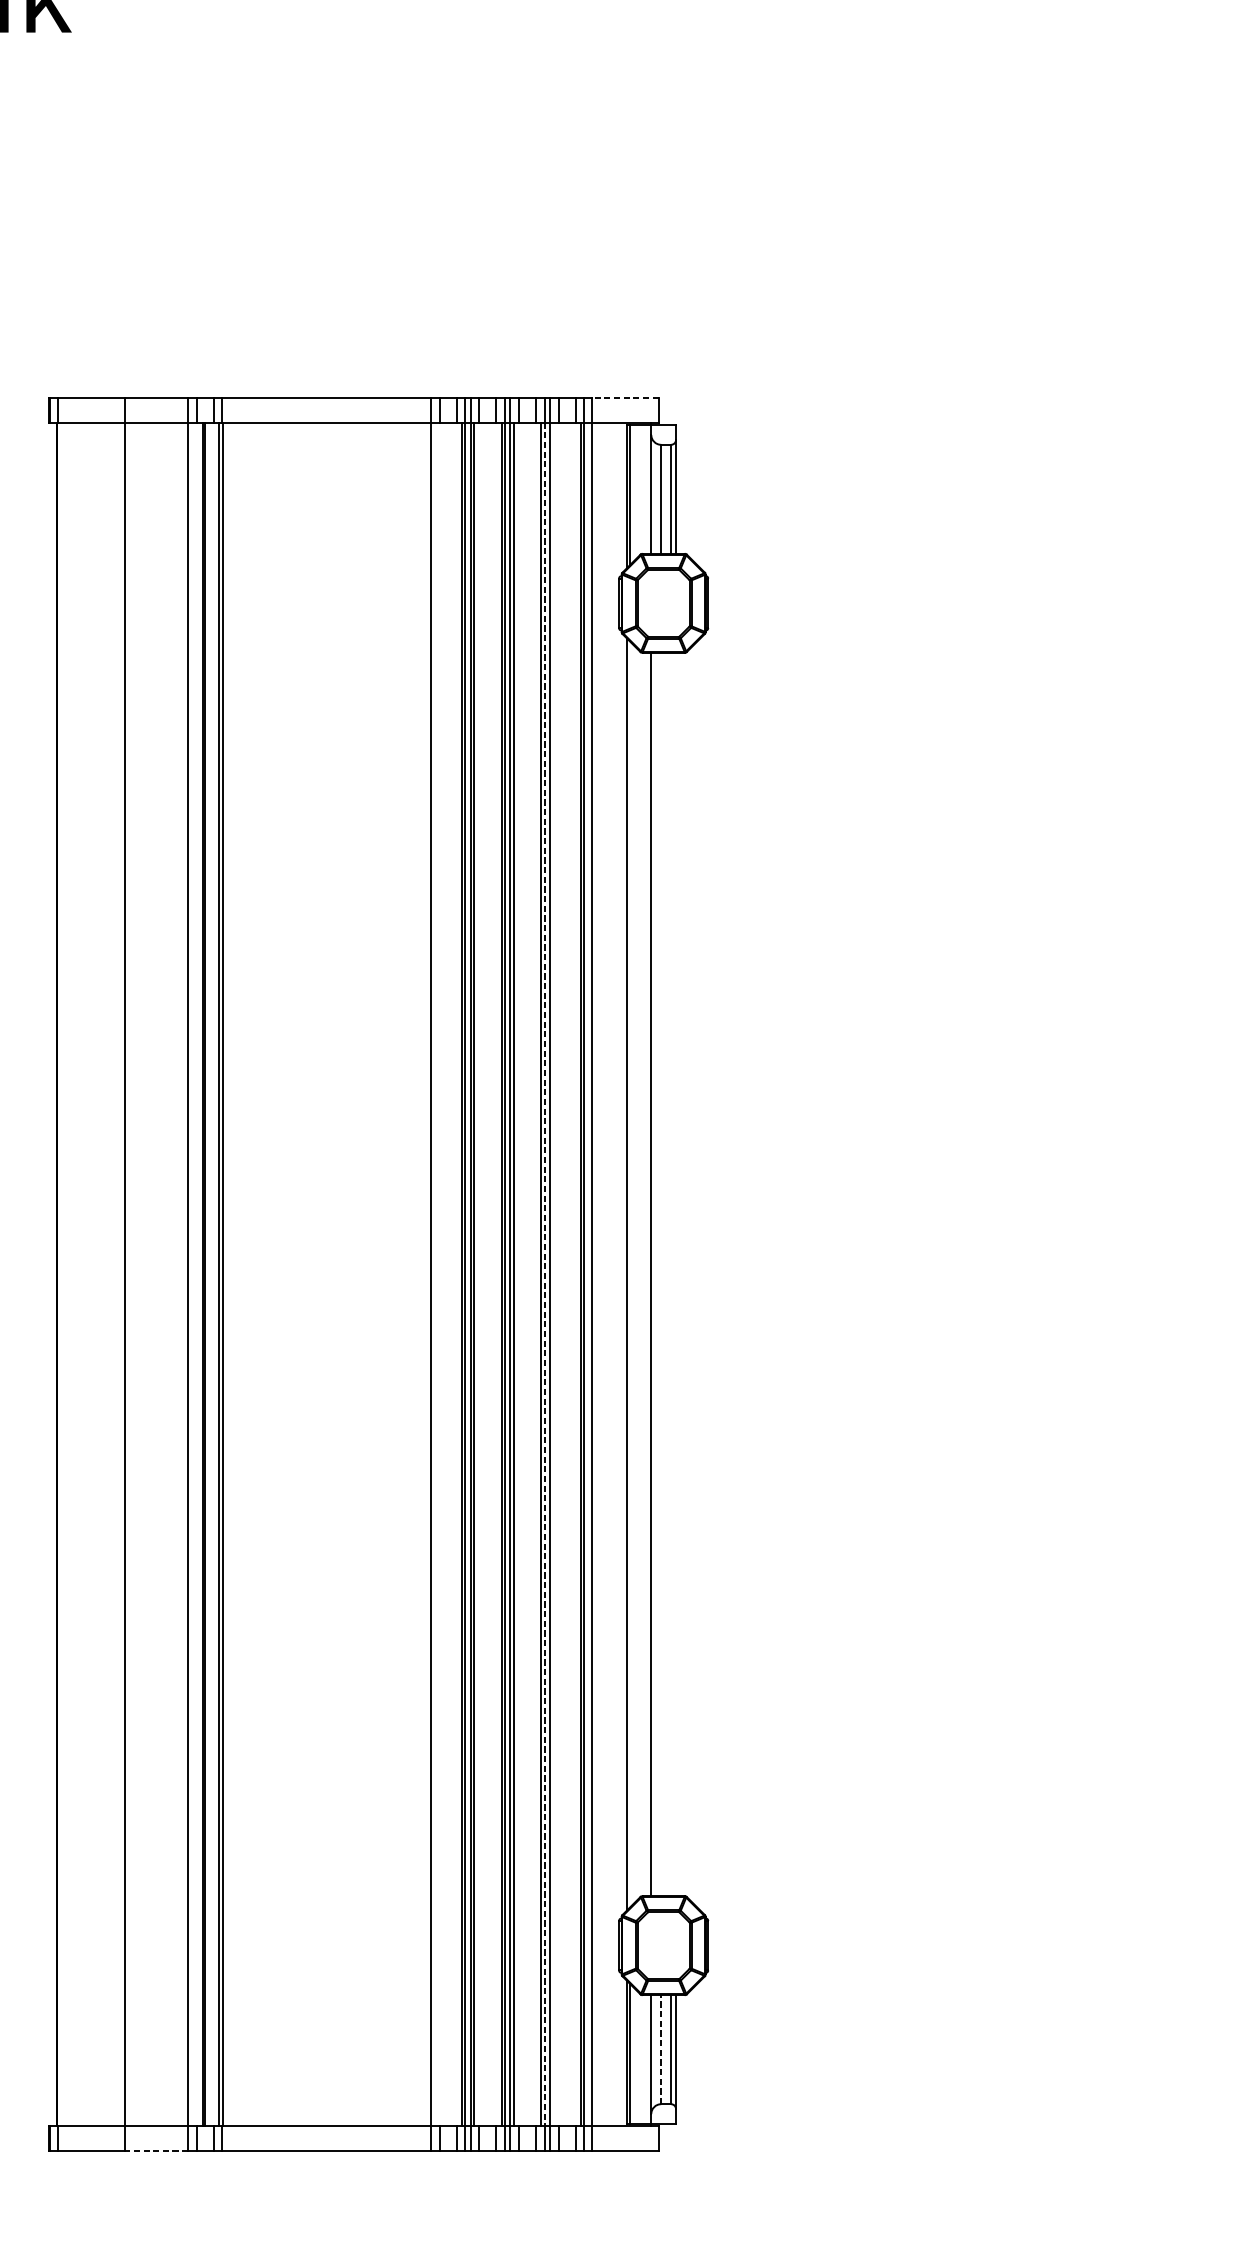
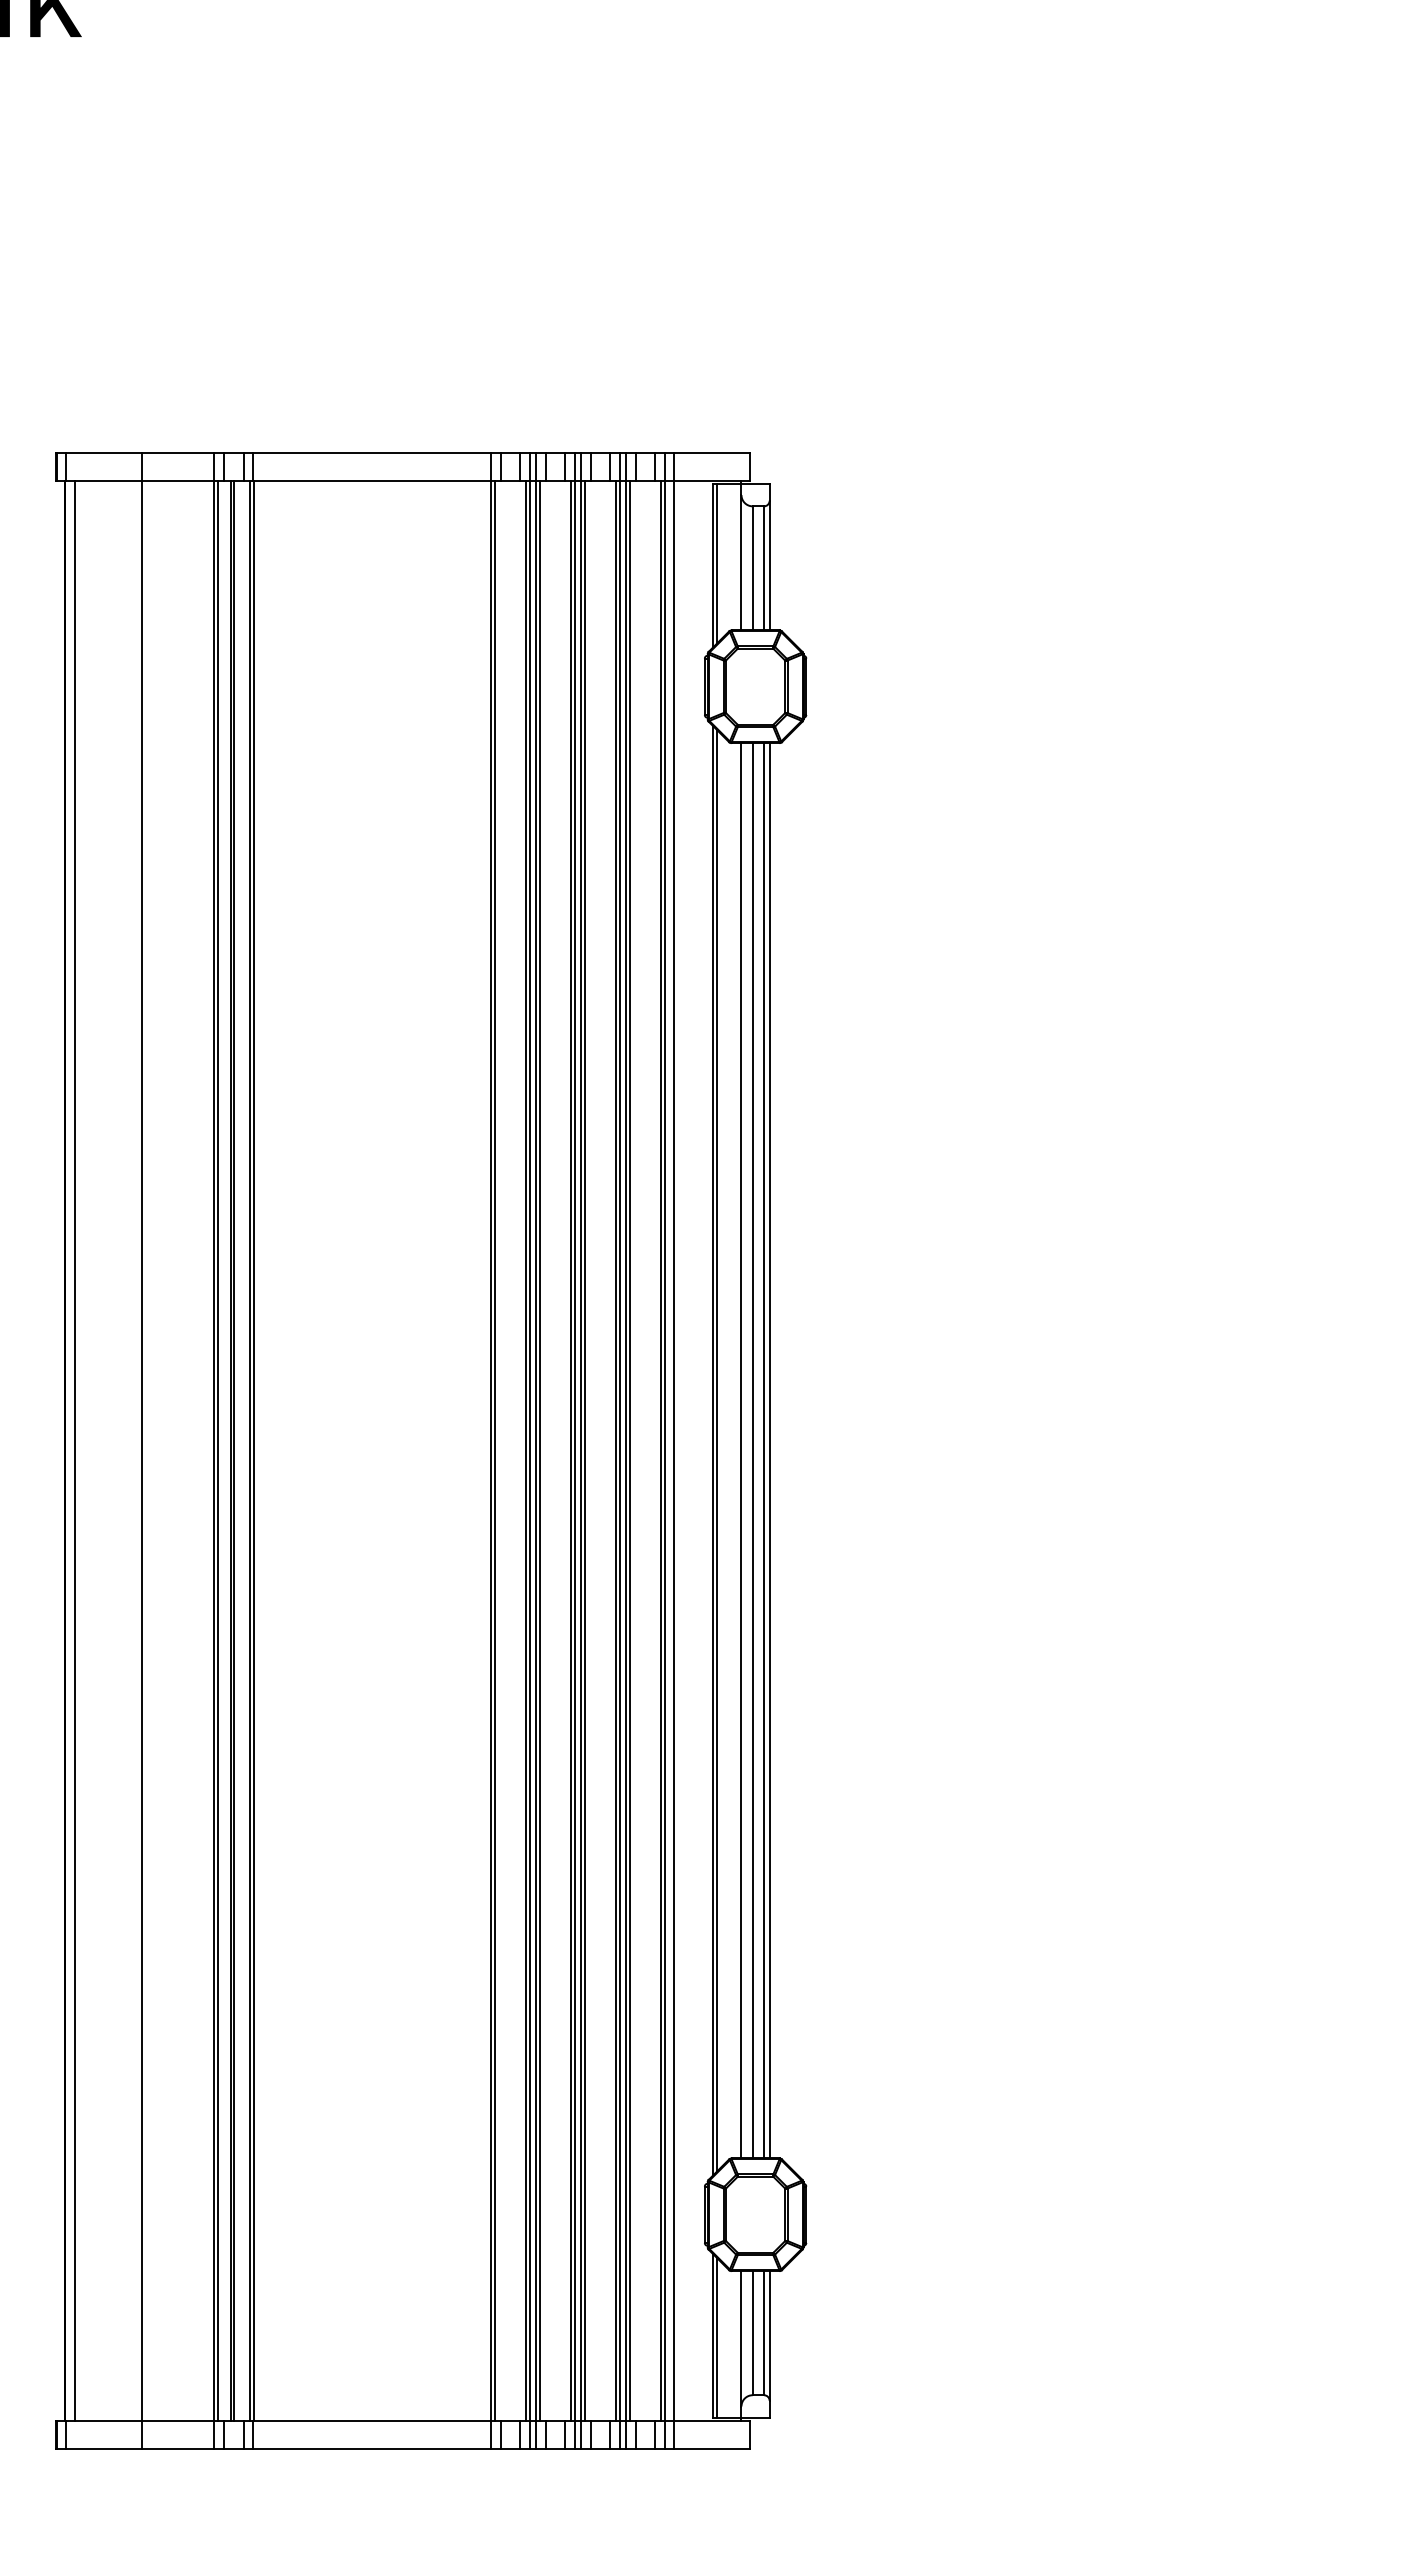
line: (624, 397) -> (711, 452), dashed -> solid
line: (65, 1274) -> (74, 1450), added
line: (191, 1274) -> (218, 1450), added
line: (434, 1274) -> (494, 1450), added
line: (545, 1274) -> (620, 1450), dashed -> solid
line: (552, 1274) -> (629, 1450), added
line: (629, 1274) -> (716, 1450), added
line: (660, 1274) -> (752, 1450), added
line: (671, 1274) -> (764, 1450), added
line: (675, 1274) -> (769, 1450), added
line: (660, 2049) -> (752, 2332), dashed -> solid
line: (155, 2150) -> (177, 2448), dashed -> solid

